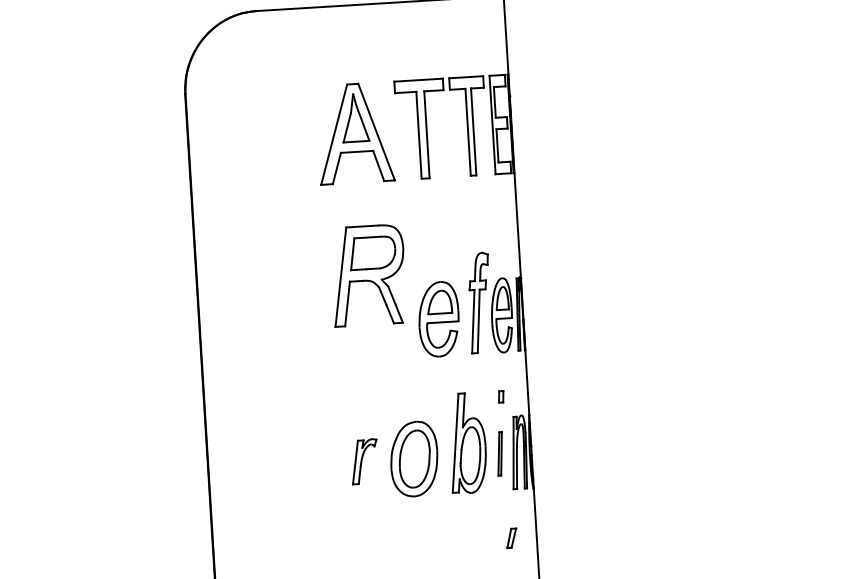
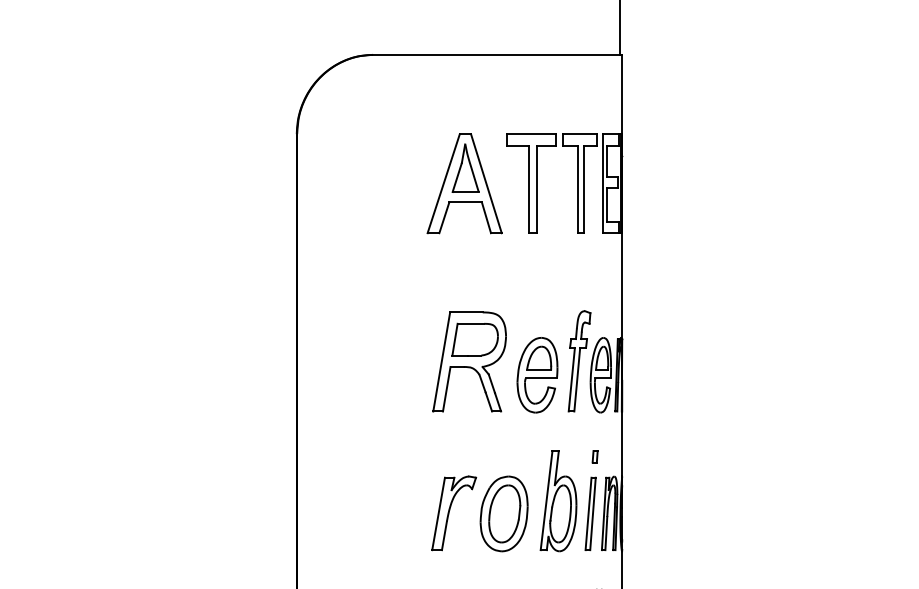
part: (368, 275) -> (469, 361), moved
part: (500, 453) -> (590, 513), size x1.67
part: (364, 461) -> (454, 513), size x1.67

